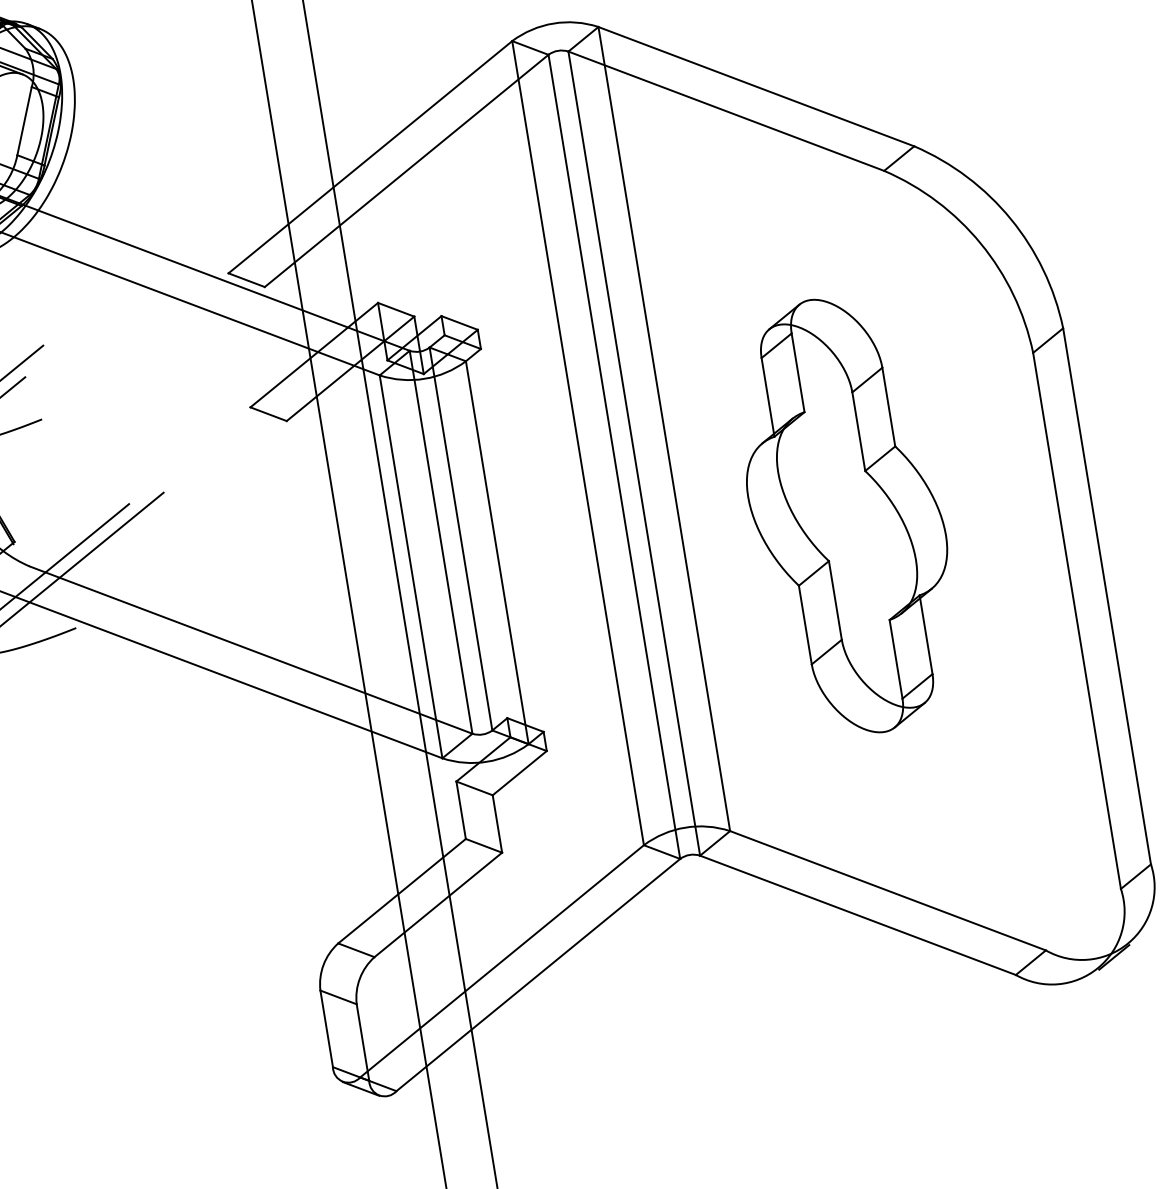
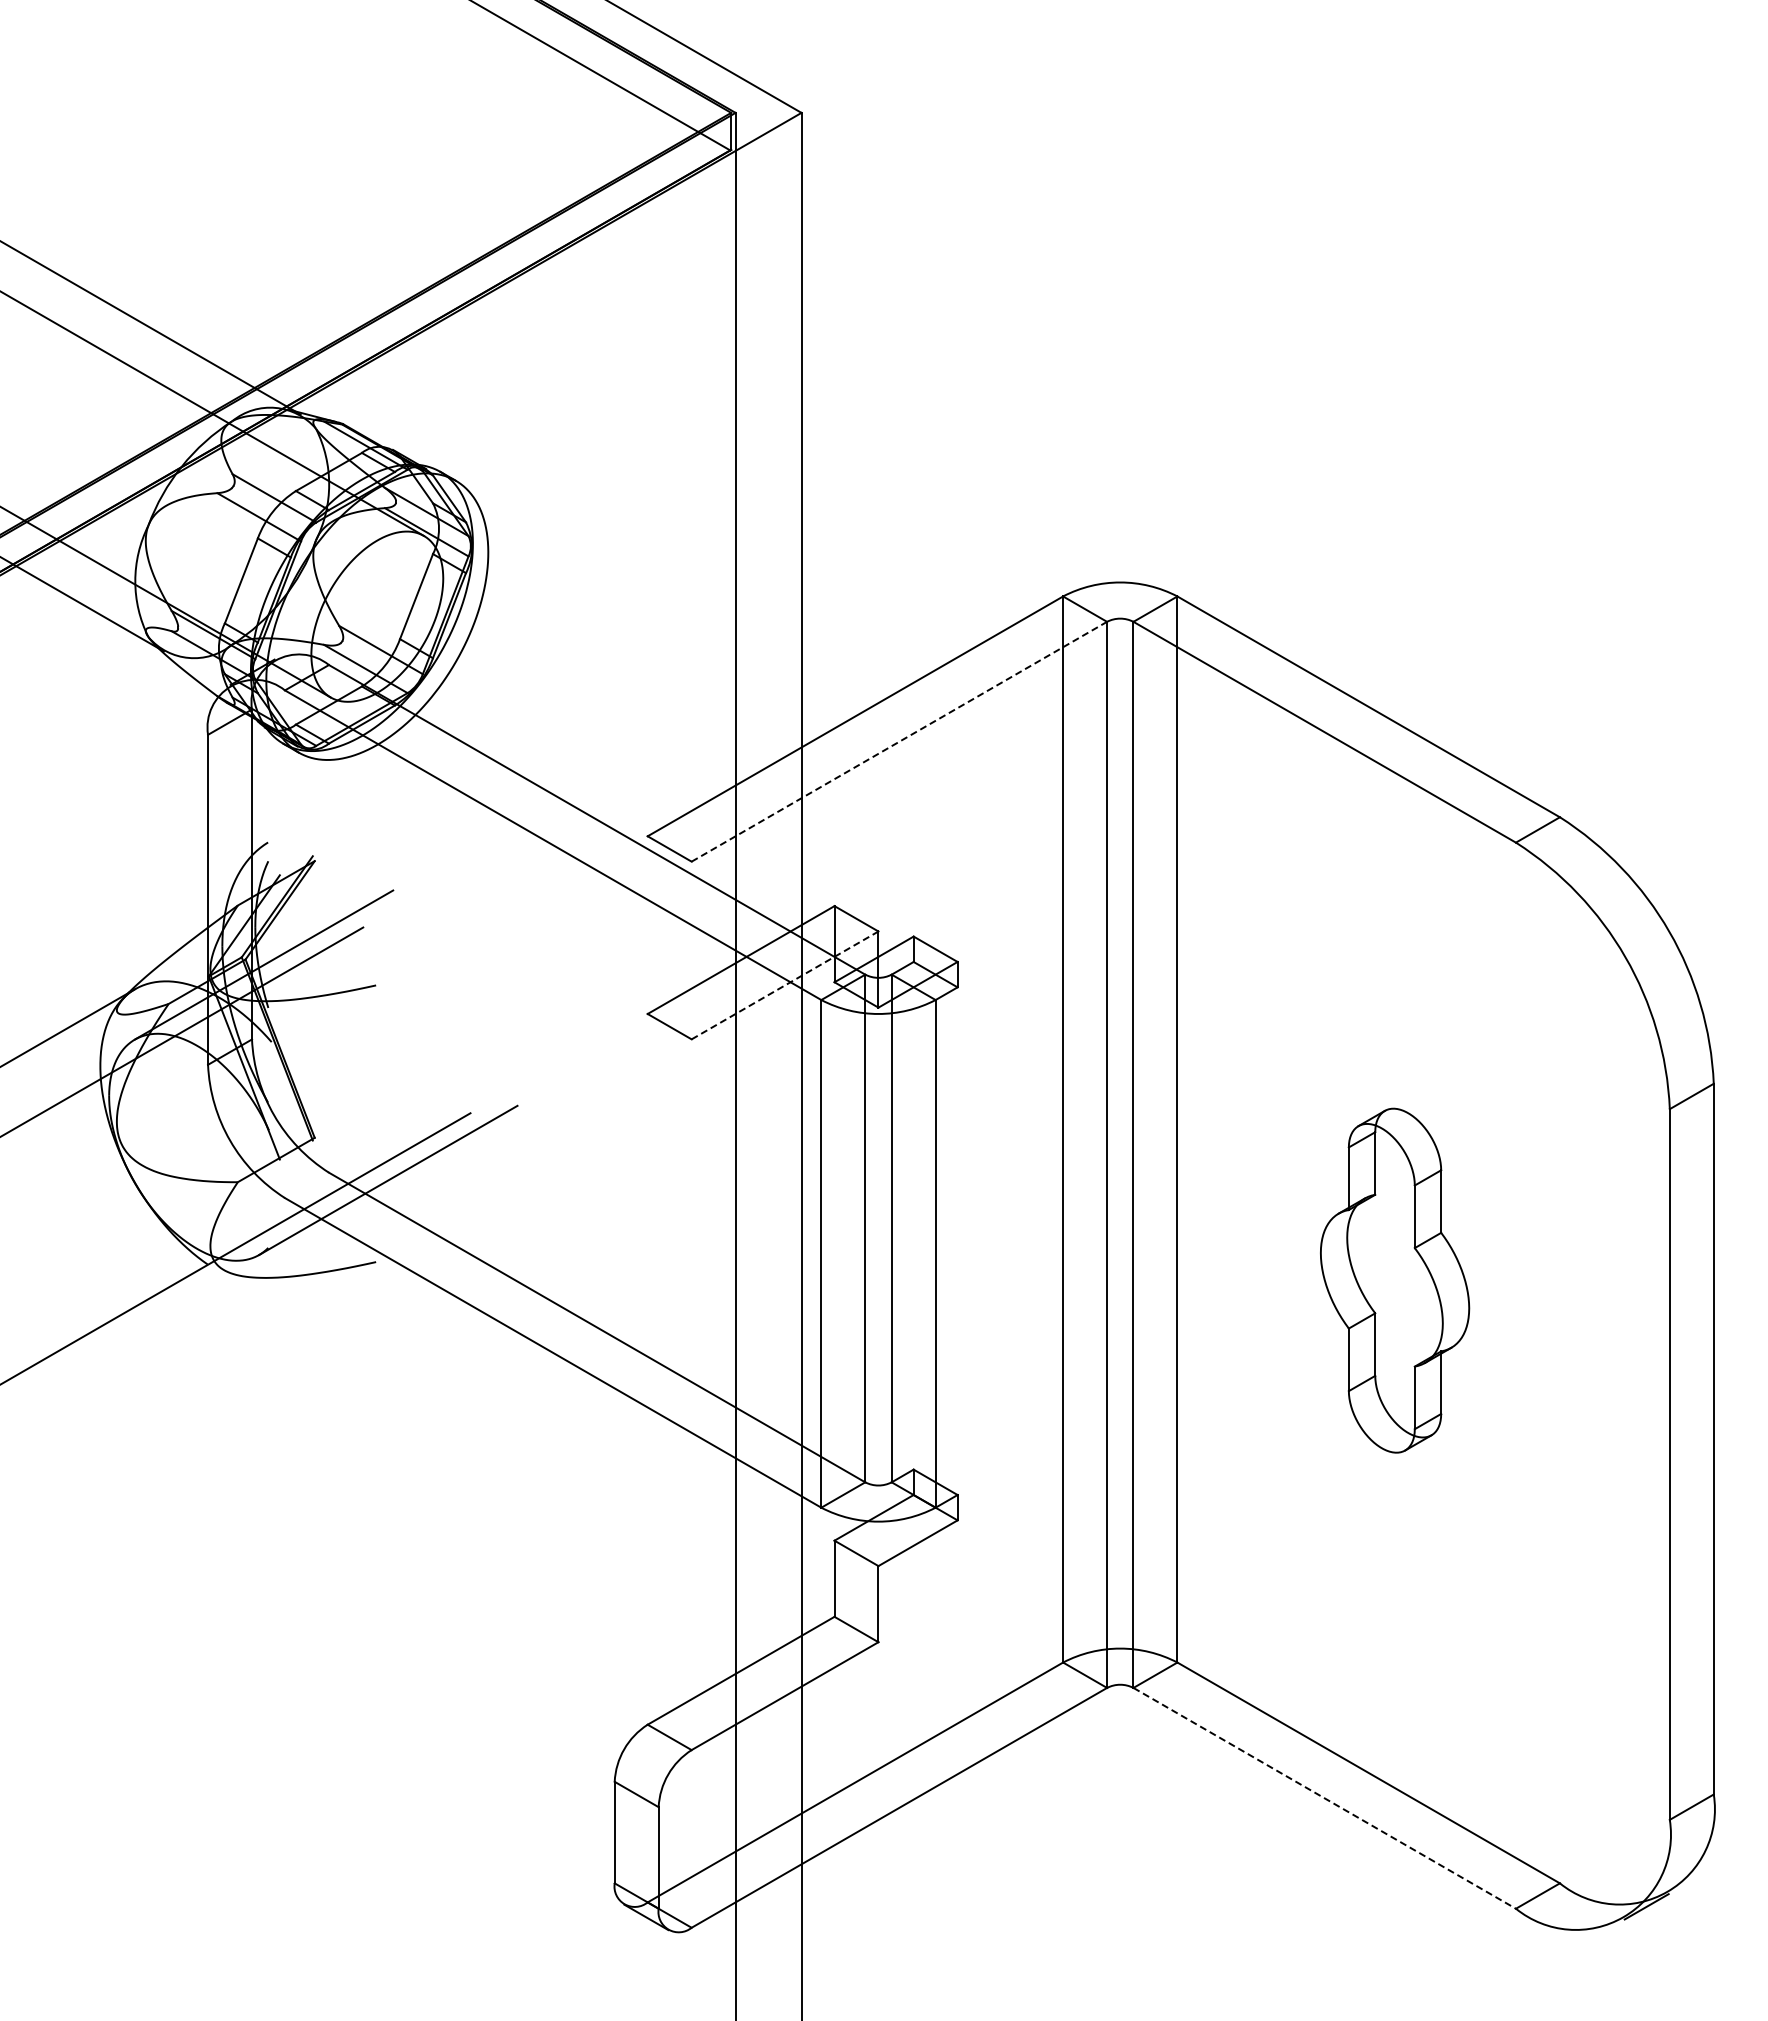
line: (406, 170) -> (899, 741), solid -> dashed
line: (350, 368) -> (785, 985), solid -> dashed
part: (846, 516) -> (1394, 1280), size x0.6
line: (857, 915) -> (1324, 1798), solid -> dashed

